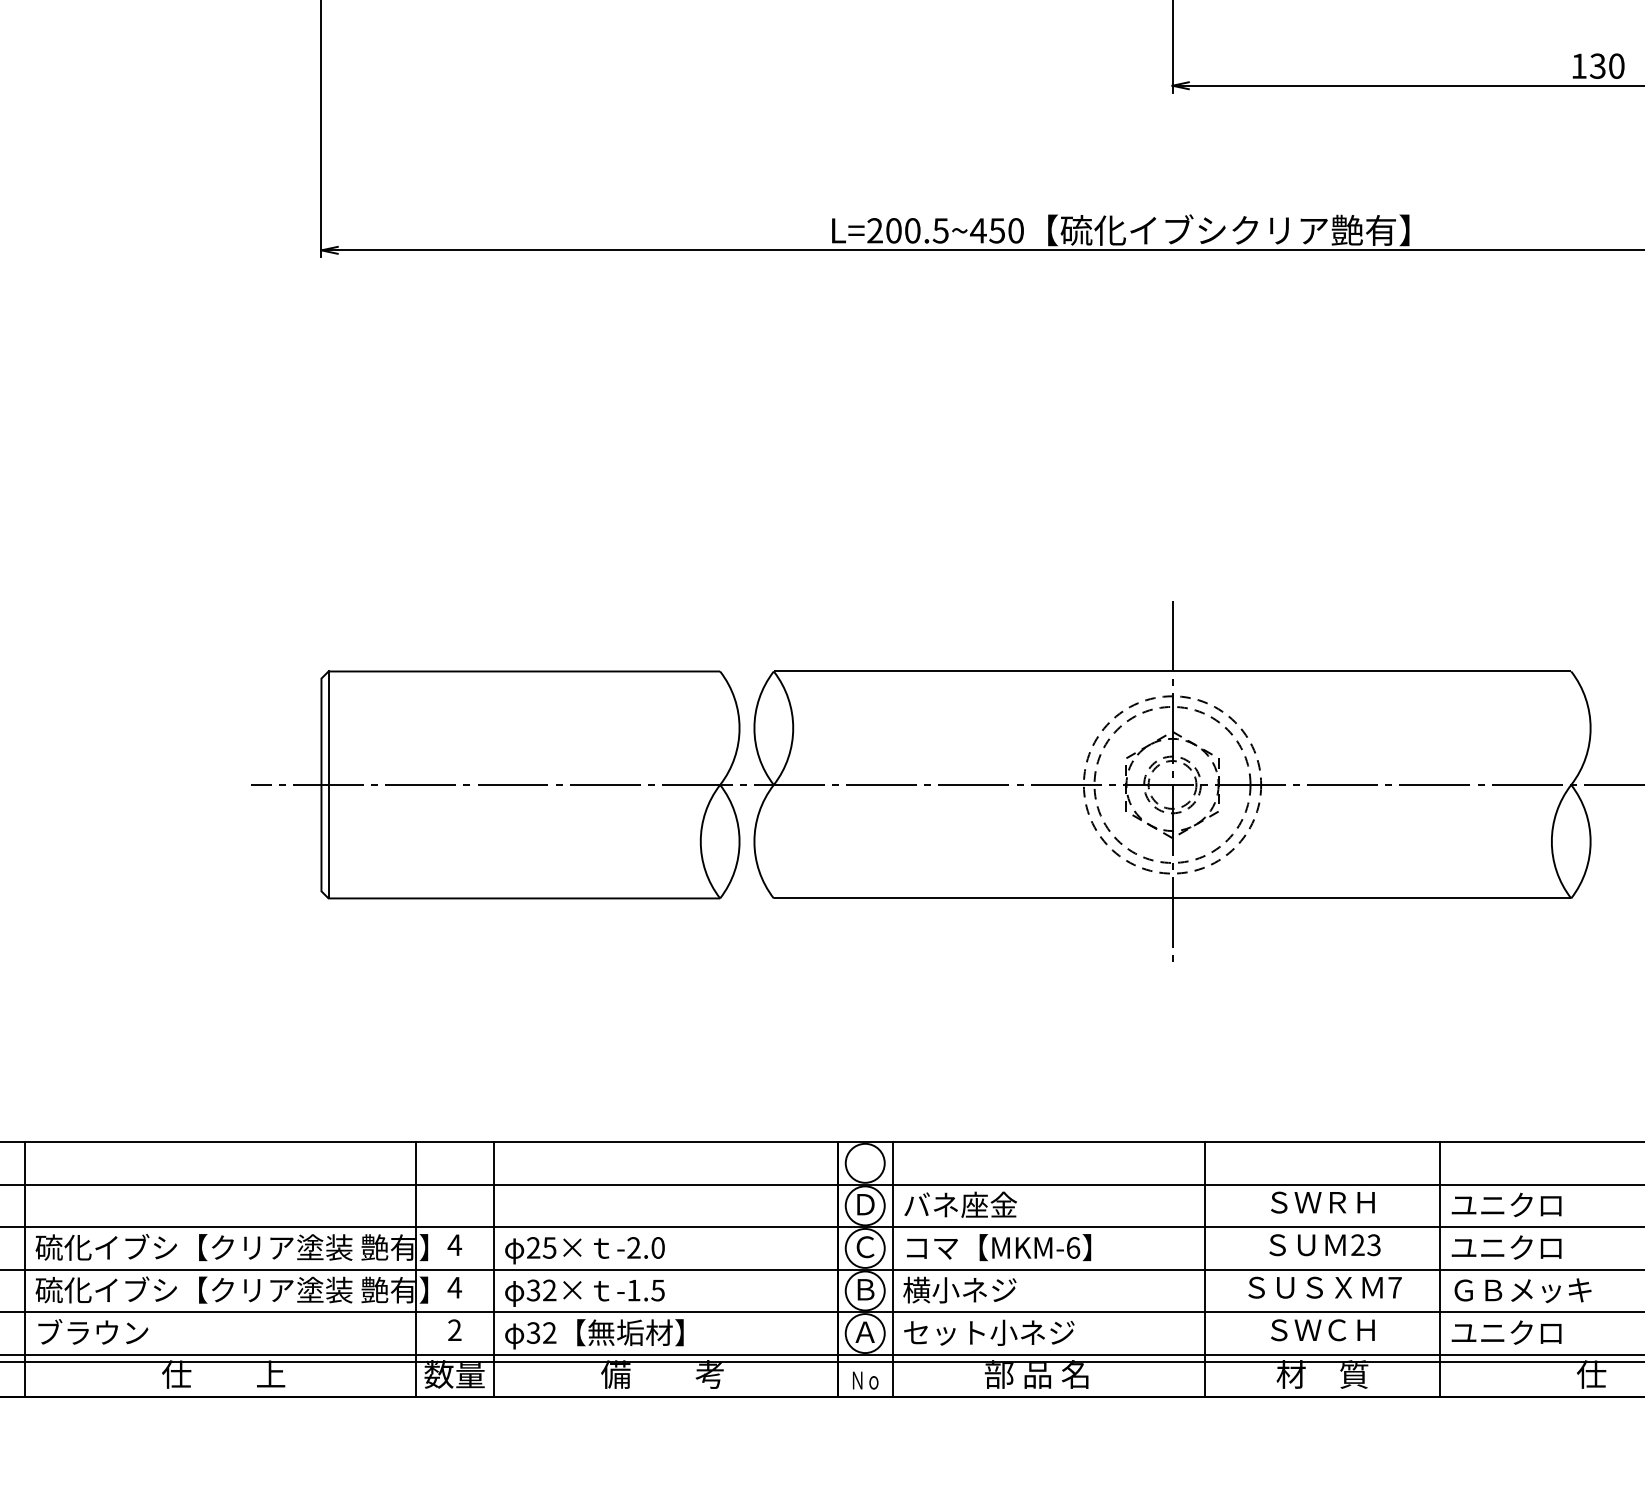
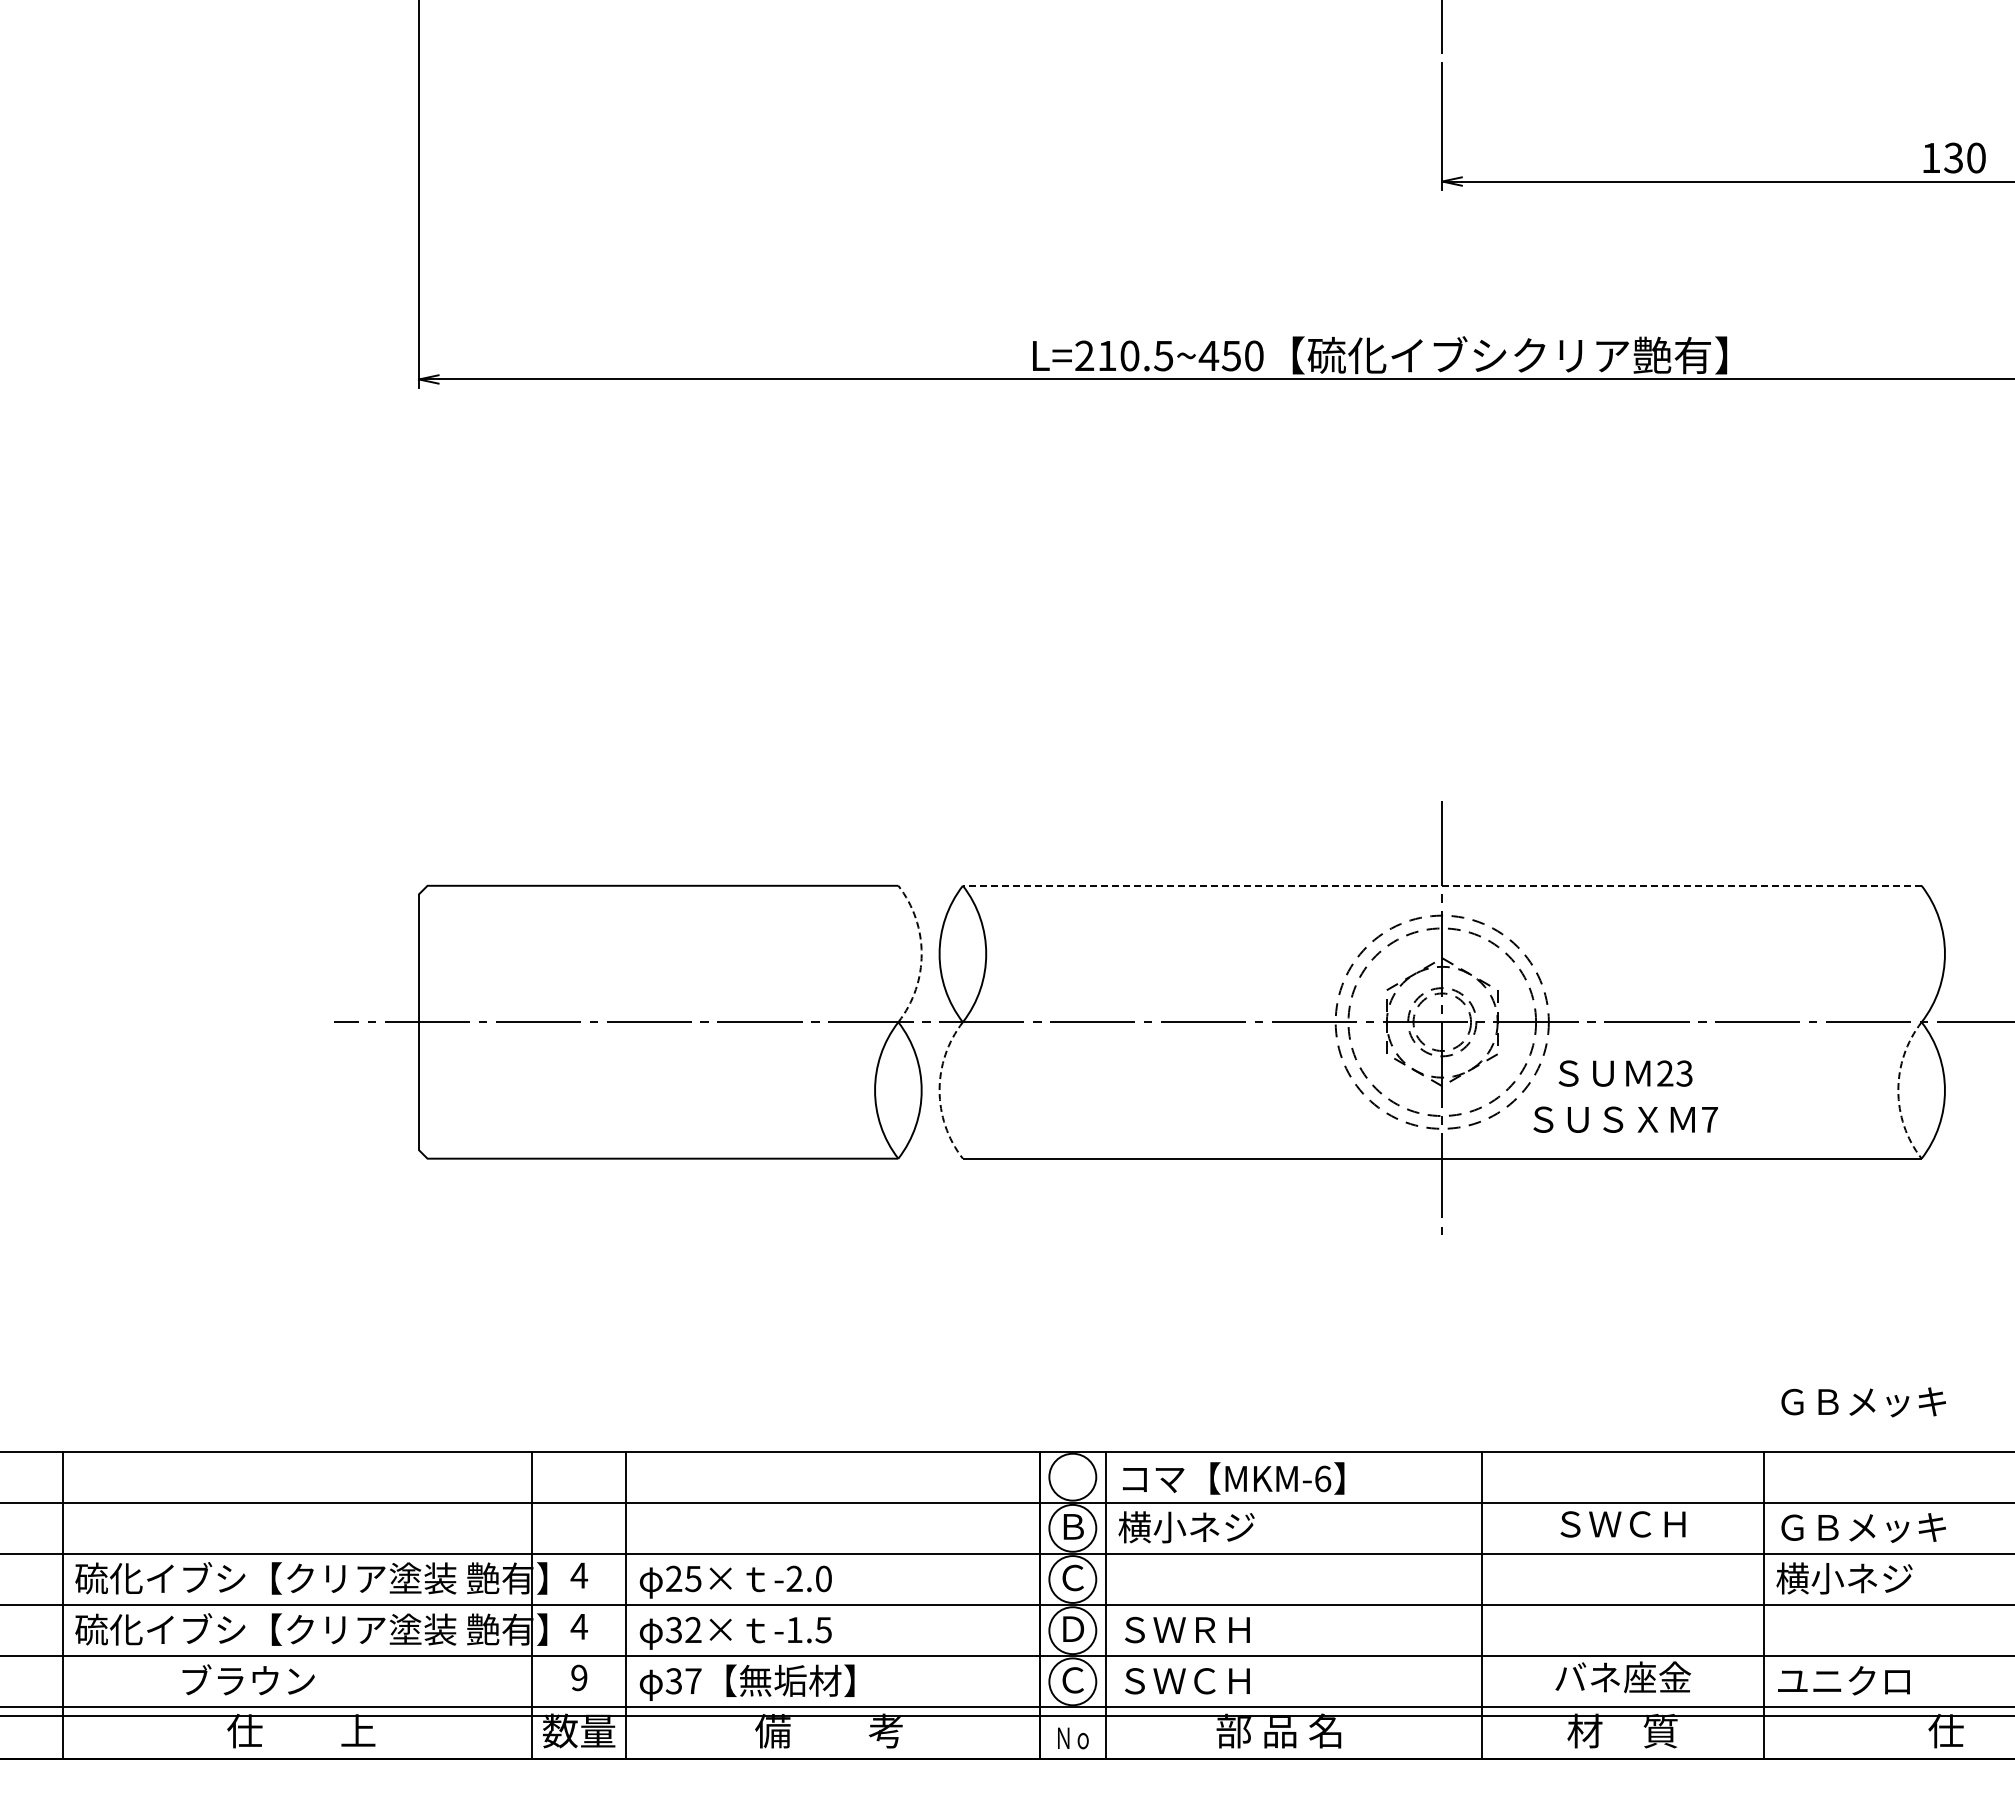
text: (894, 230) -> (1107, 355), L=200.5~450 -> L=210.5~450
line: (1171, 671) -> (1441, 885), solid -> dashed
arc: (739, 728) -> (921, 954), solid -> dashed
line: (328, 784) -> (427, 1021), removed
arc: (754, 841) -> (939, 1090), solid -> dashed
arc: (1551, 841) -> (1898, 1090), solid -> dashed
text: (1337, 1202) -> (1640, 1524), ＳＷＲＨ -> ＳＷＣＨ
text: (865, 1204) -> (1073, 1526), Ｄ -> Ｂ
text: (959, 1205) -> (1186, 1527), バネ座金 -> 横小ネジ
text: (1522, 1205) -> (1862, 1527), ユニクロ -> ＧＢメッキ
text: (1324, 1245) -> (1625, 1073), moved
text: (998, 1247) -> (1233, 1478), moved
text: (1507, 1247) -> (1844, 1578), ユニクロ -> 横小ネジ
text: (1324, 1287) -> (1625, 1119), moved
text: (865, 1289) -> (1073, 1628), Ｂ -> Ｄ
text: (959, 1290) -> (1186, 1629), 横小ネジ -> ＳＷＲＨ
text: (1522, 1290) -> (1863, 1402), moved
text: (1323, 1329) -> (1623, 1677), ＳＷＣＨ -> バネ座金
text: (454, 1330) -> (579, 1678), 2 -> 9
text: (93, 1331) -> (248, 1679), moved
text: (549, 1332) -> (693, 1680), 32 -> 37
text: (864, 1332) -> (1072, 1680), Ａ -> Ｃ
text: (988, 1332) -> (1221, 1680), セット小ネジ -> ＳＷＣＨ

